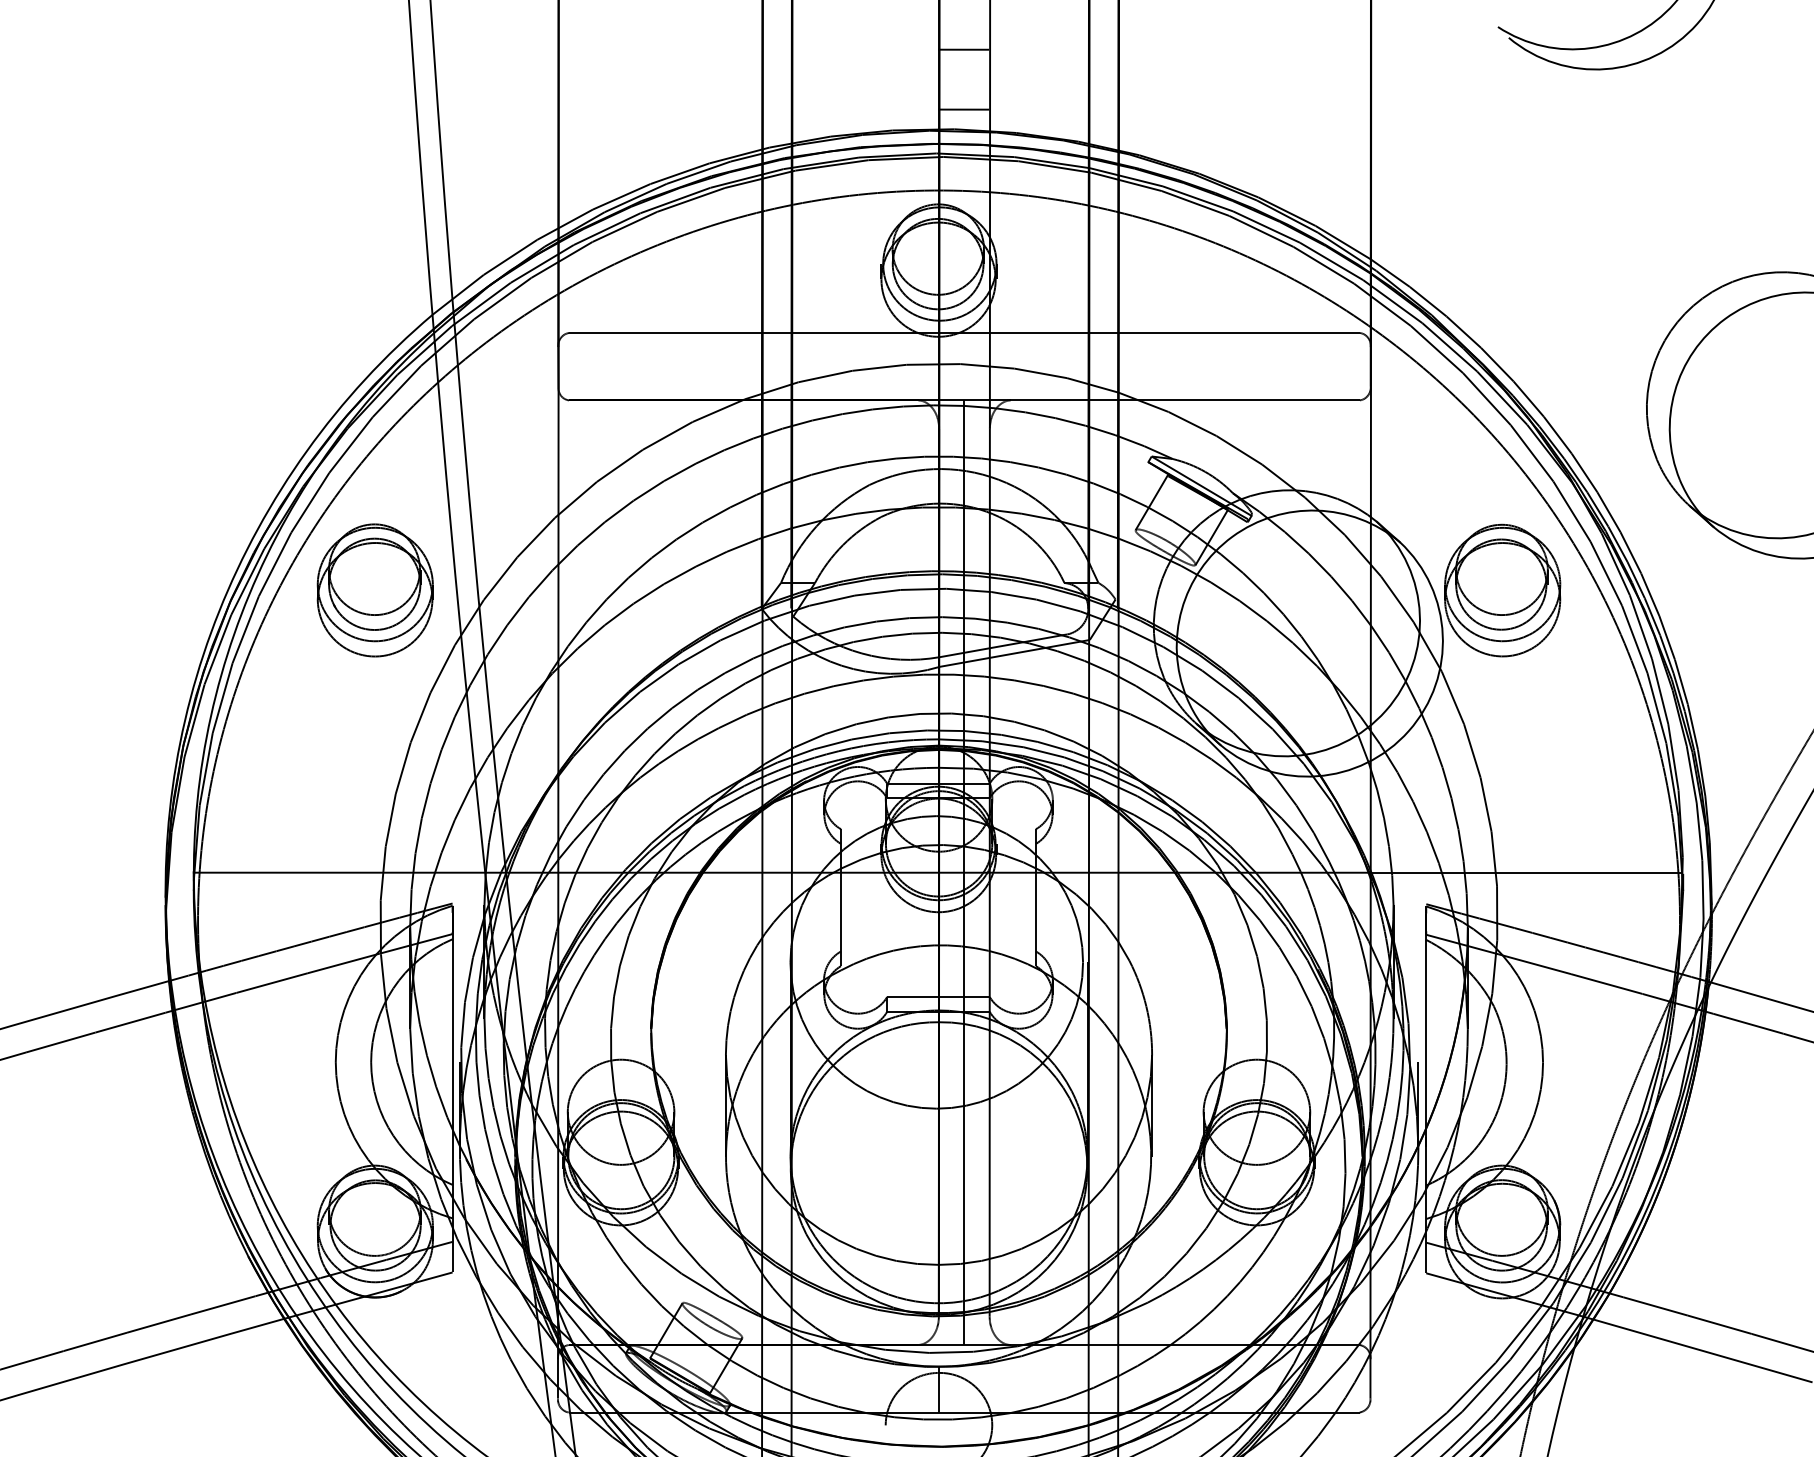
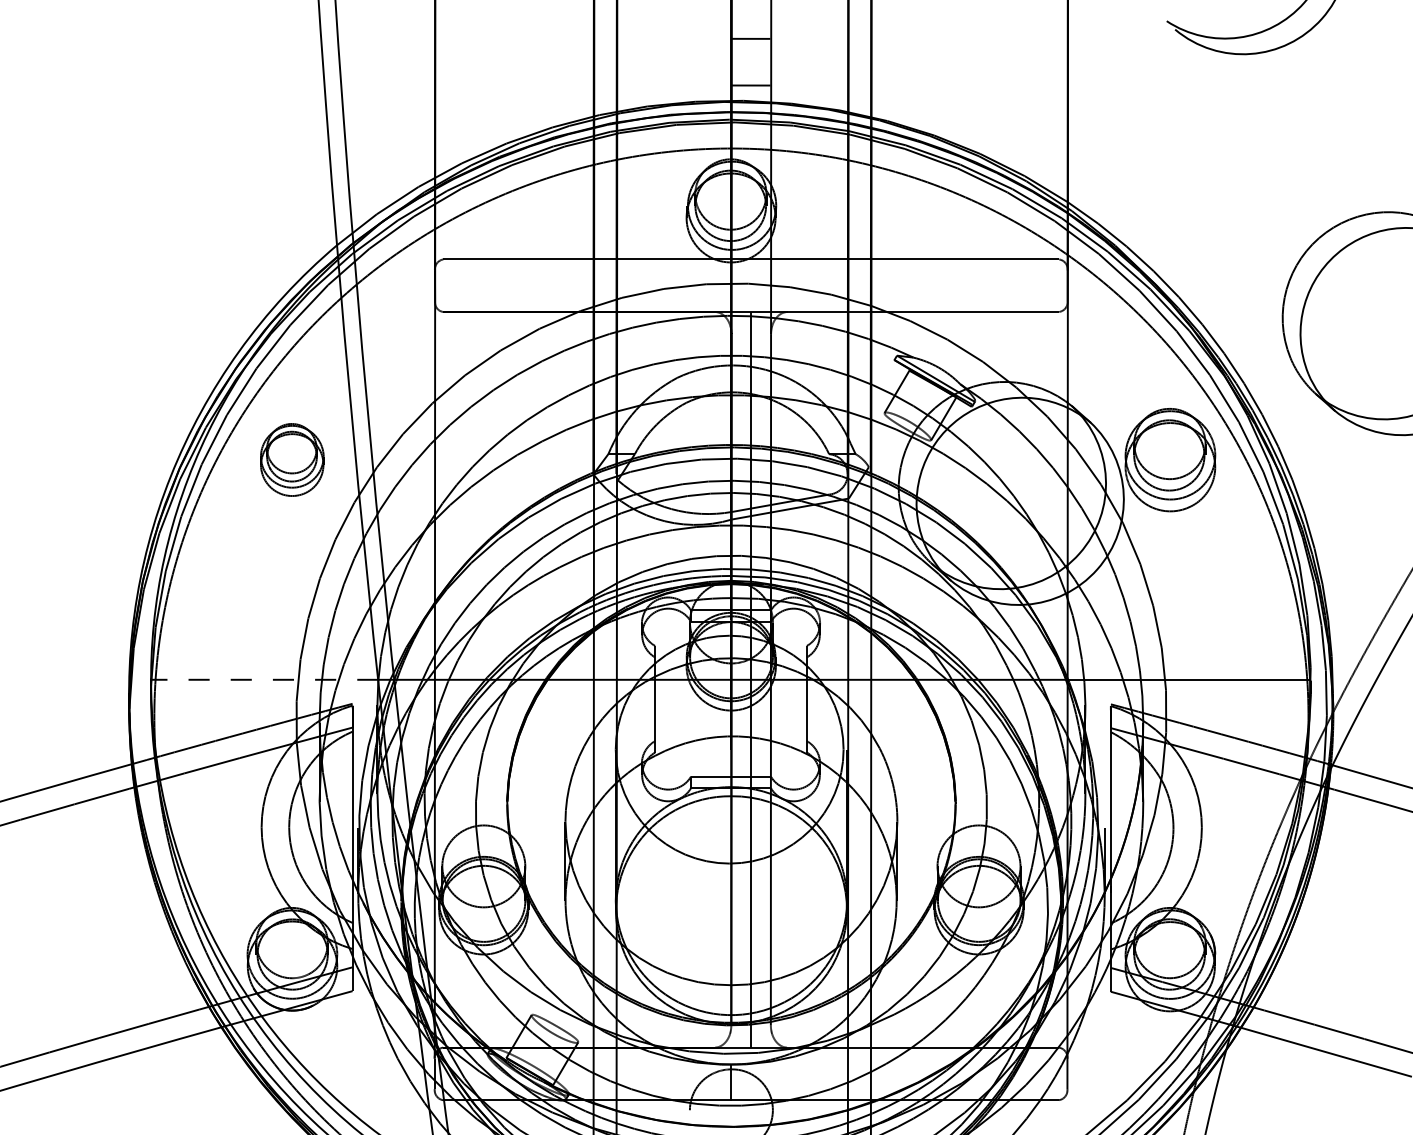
part: (374, 590) -> (291, 460), size x0.7
line: (339, 872) -> (264, 679), solid -> dashed

